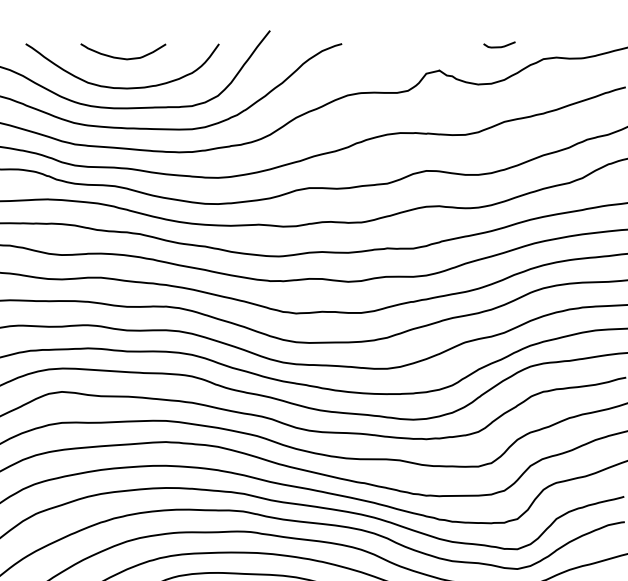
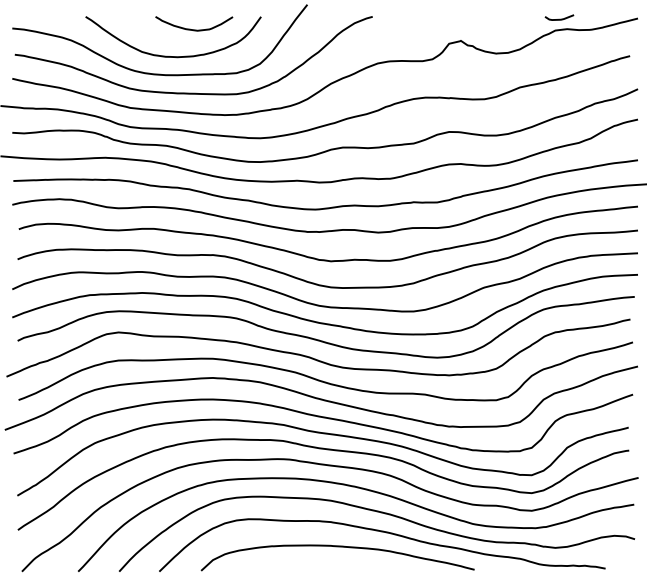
curve: (499, 45) -> (559, 18), moved
curve: (123, 57) -> (194, 29), moved

